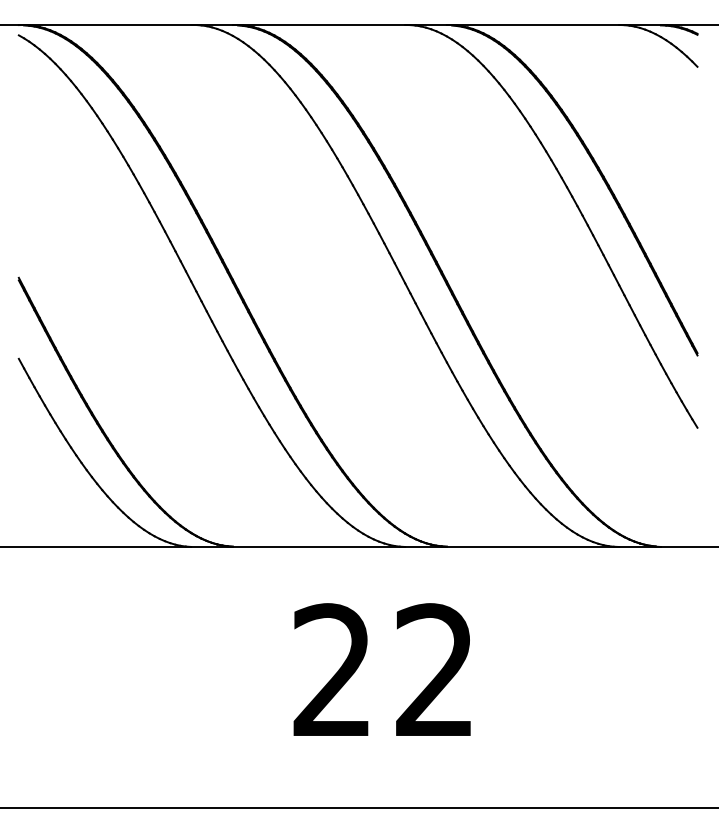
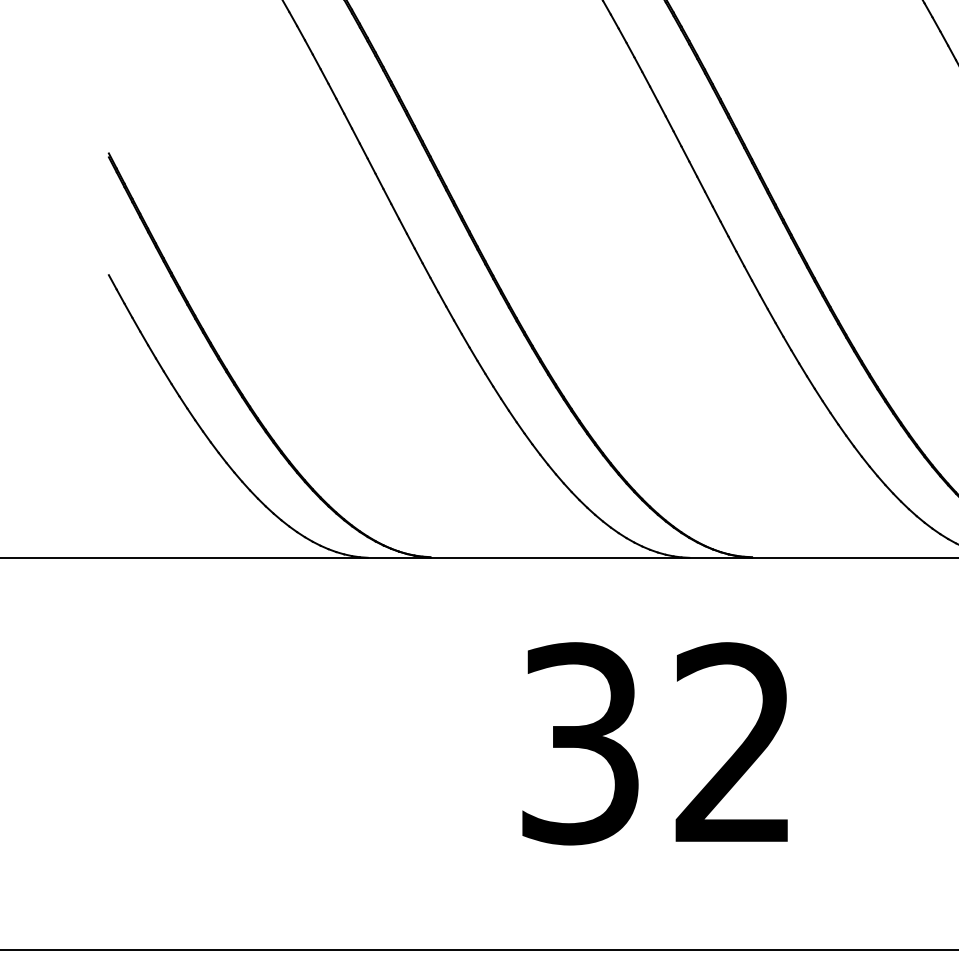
text: (332, 670) -> (580, 743), 22 -> 32

